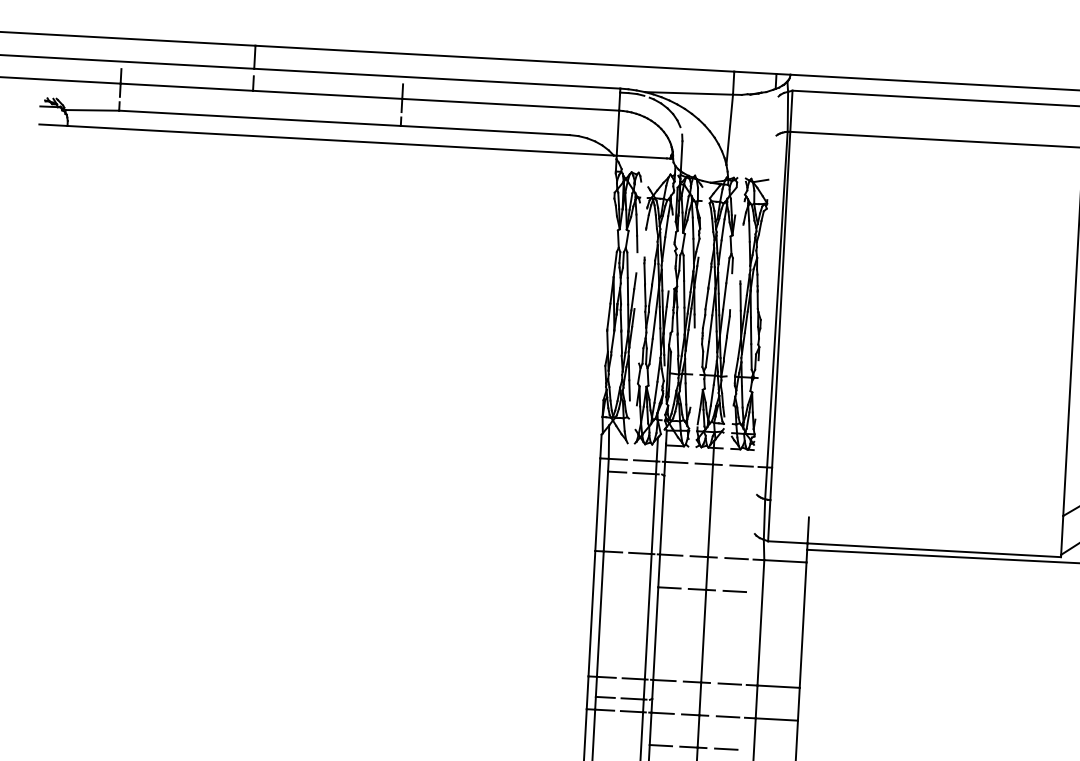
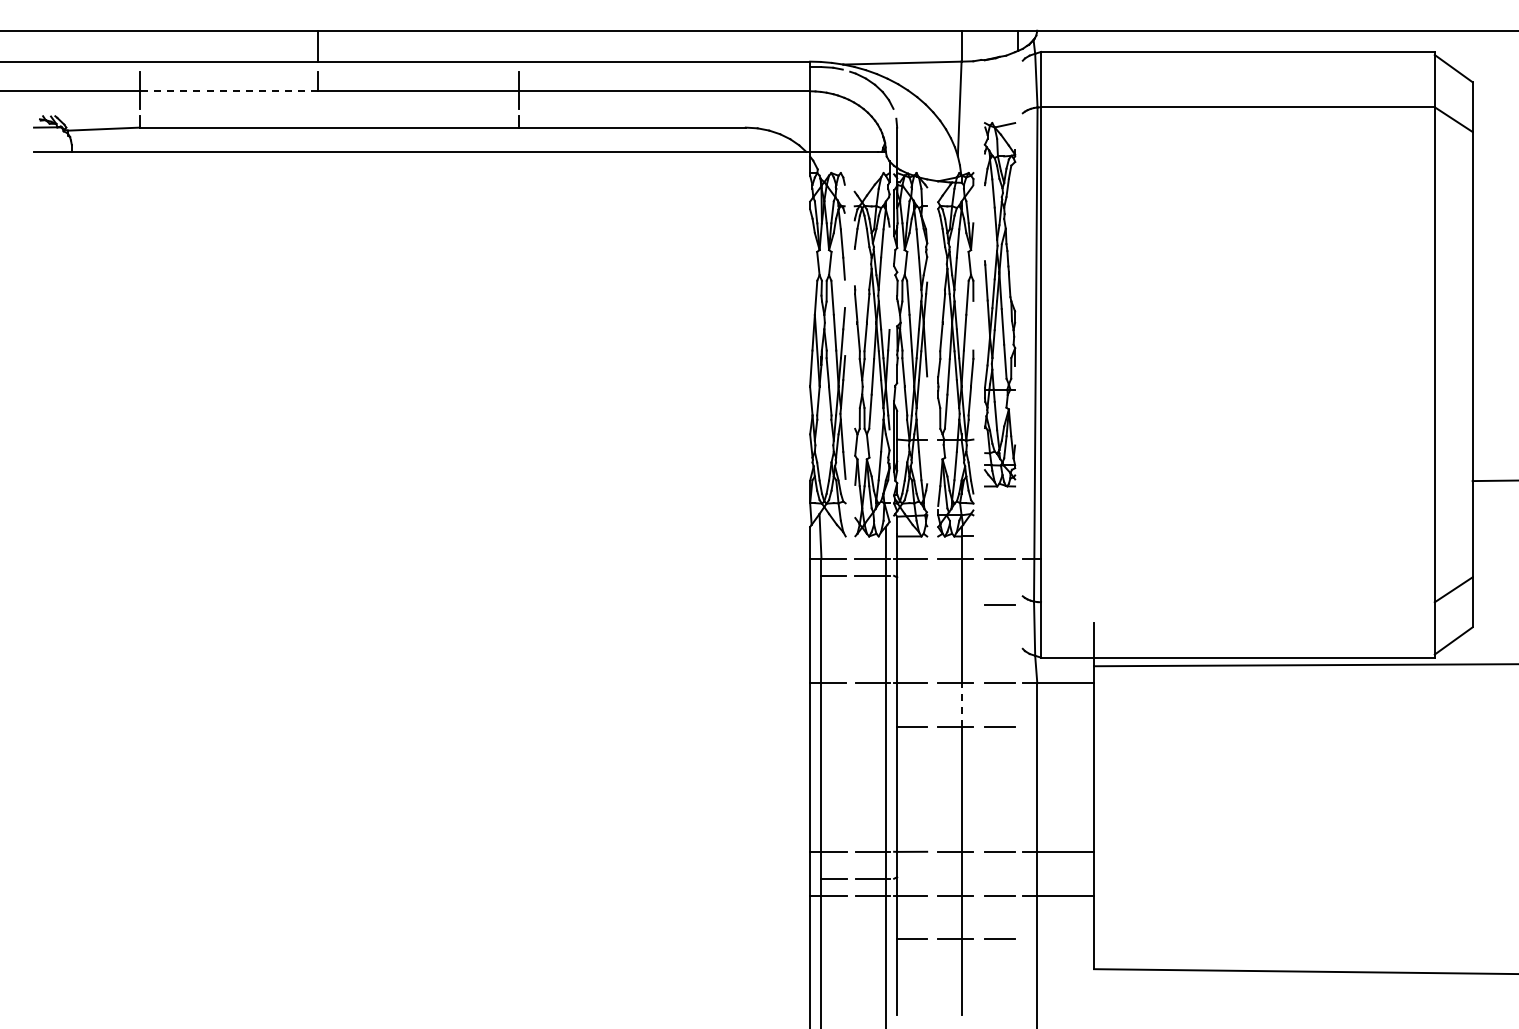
line: (187, 87) -> (229, 91), solid -> dashed
part: (749, 314) -> (999, 304), moved
line: (739, 500) -> (999, 604), added
line: (707, 572) -> (961, 704), solid -> dashed

